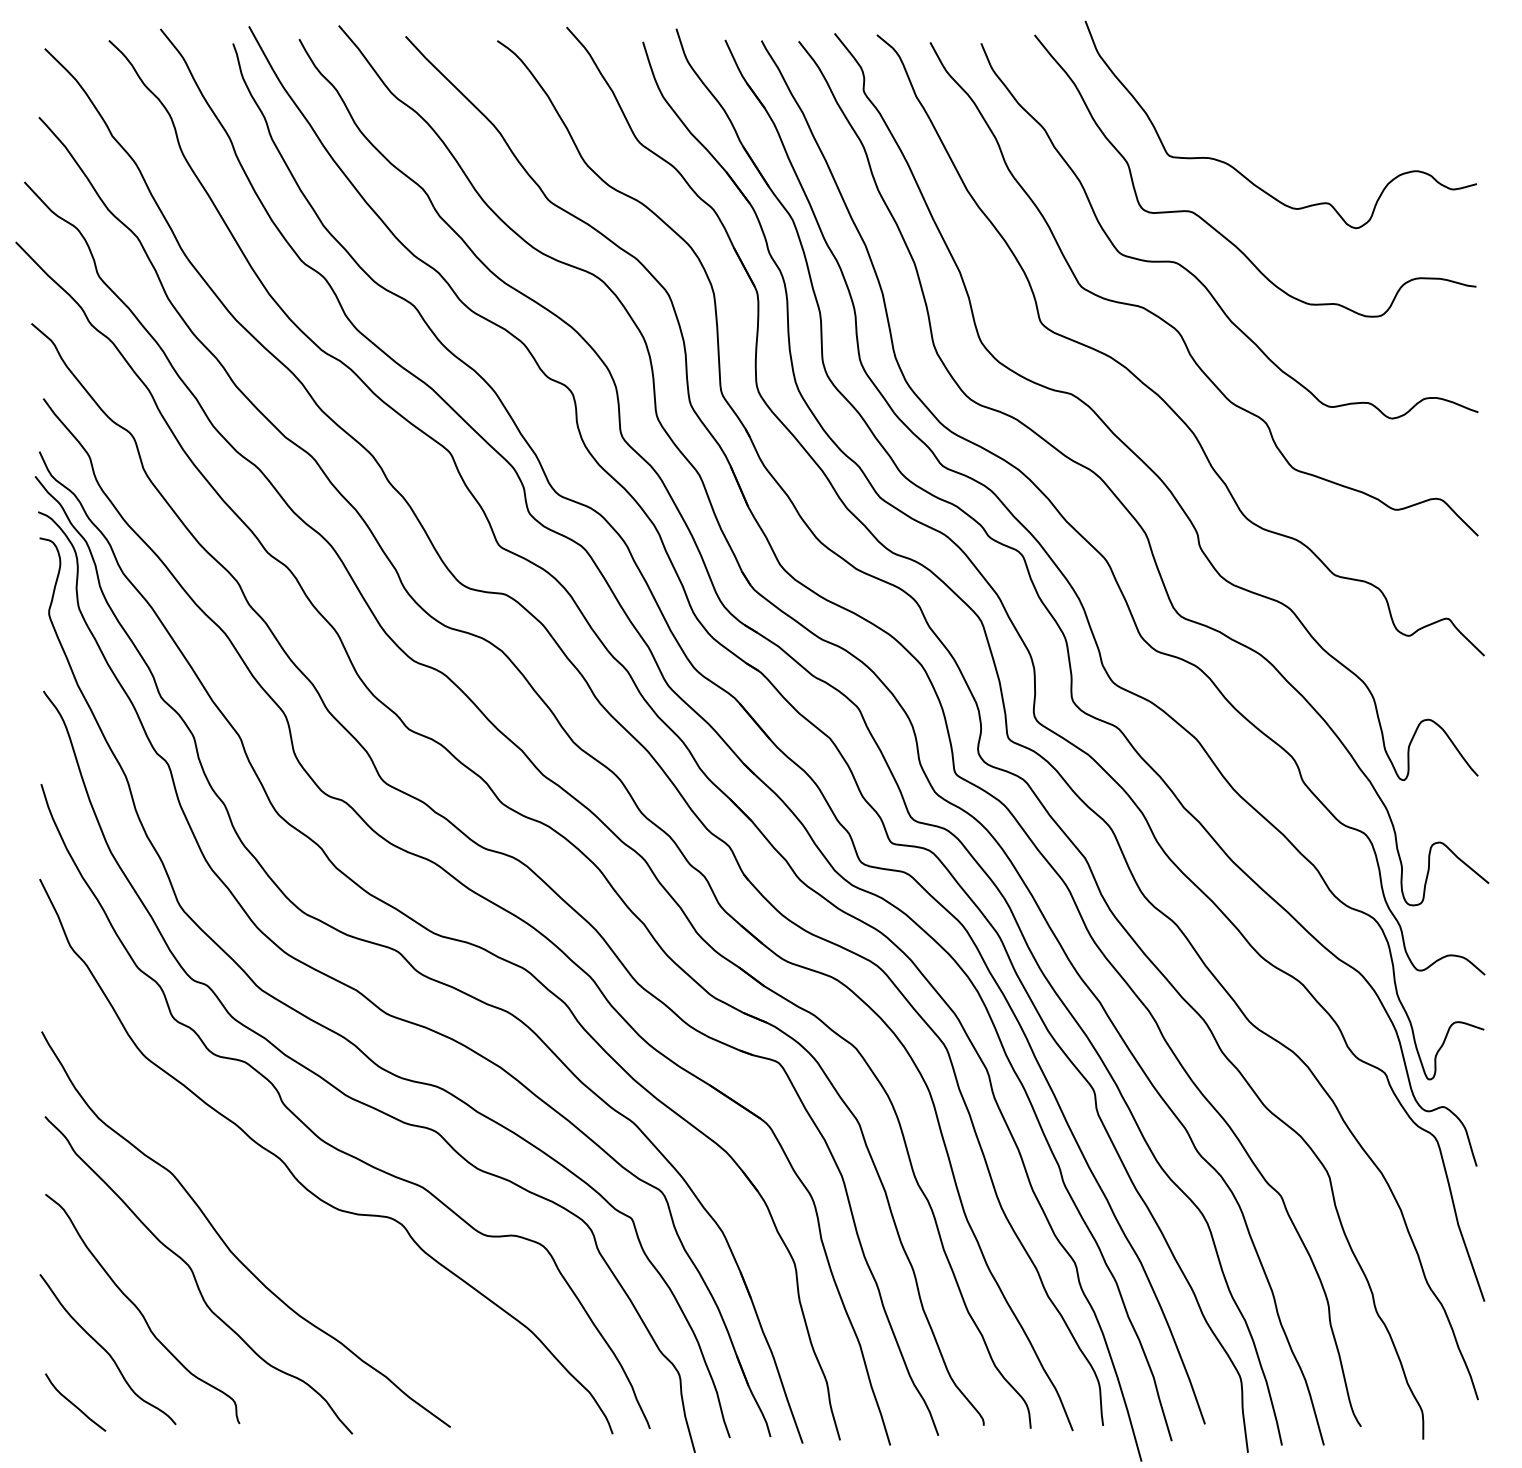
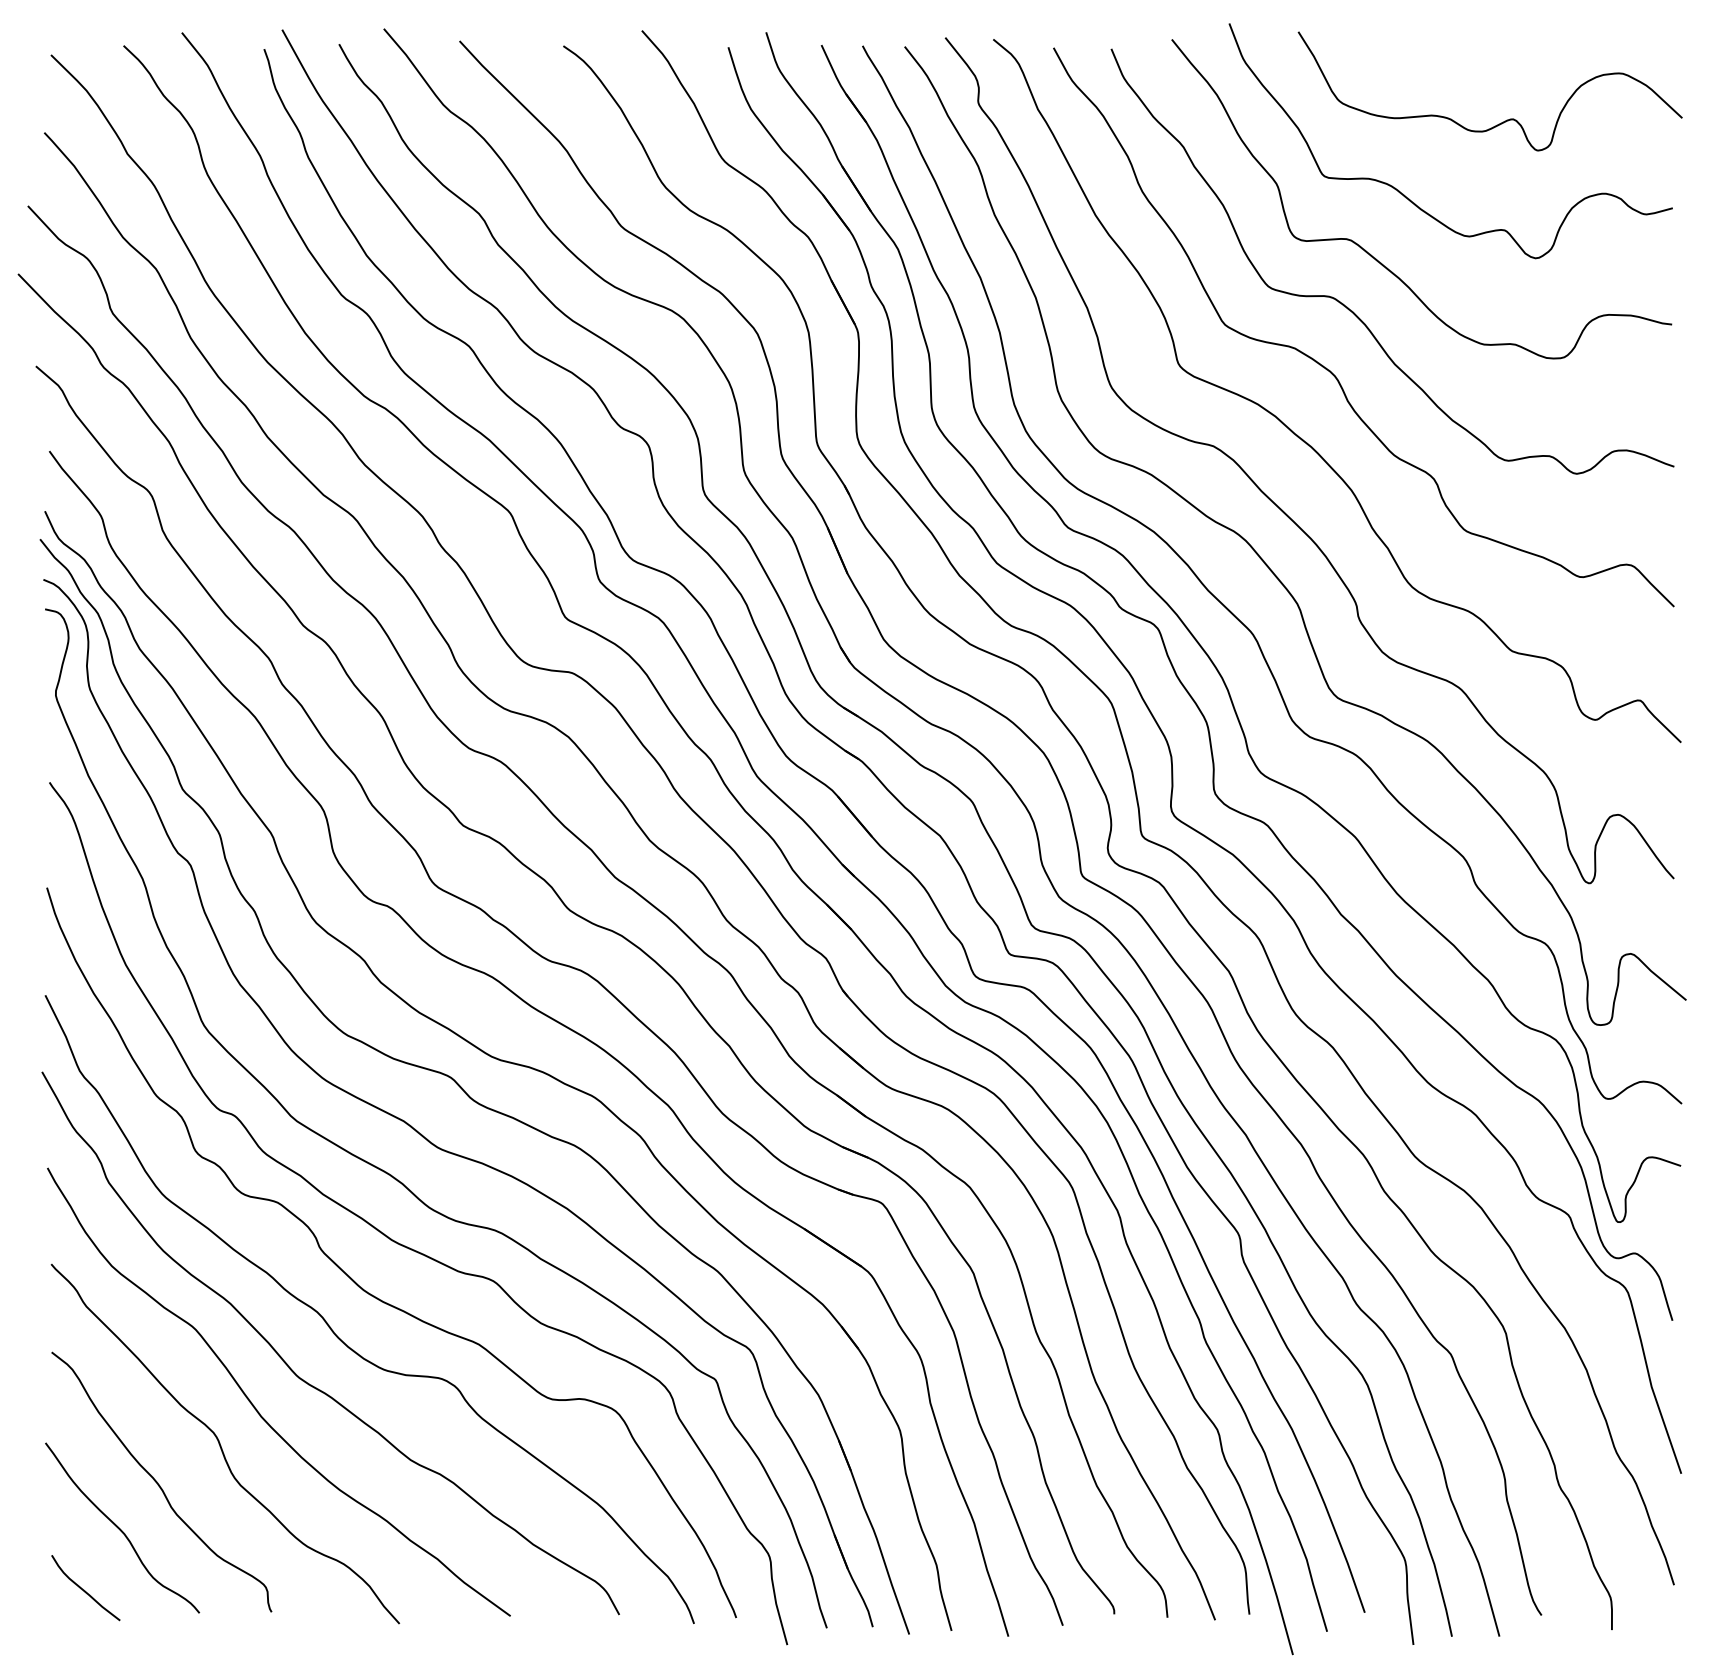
curve: (1328, 106) -> (1504, 120), added
curve: (268, 1218) -> (304, 1379), added

